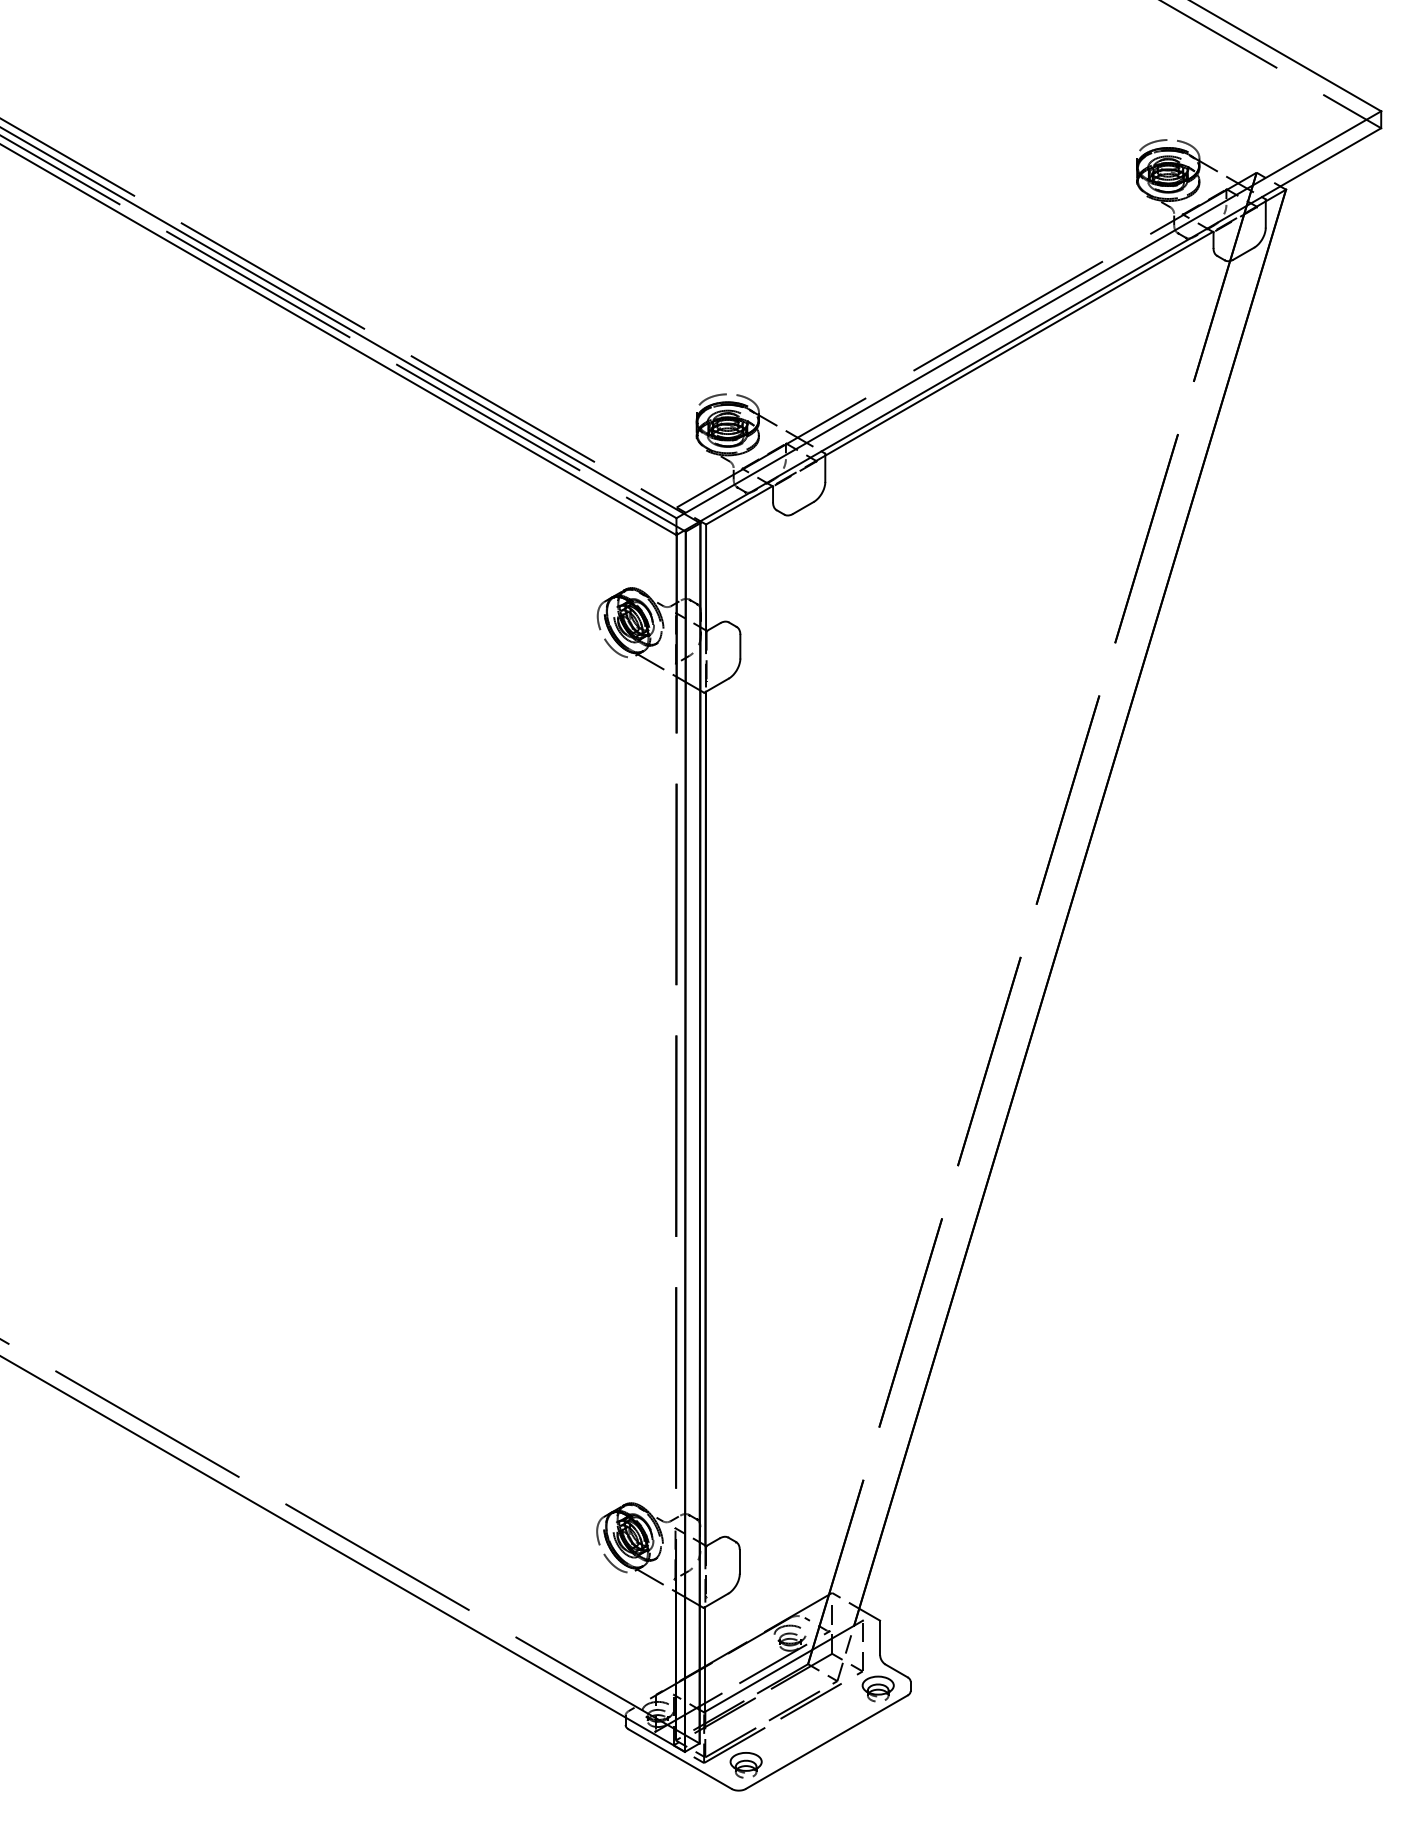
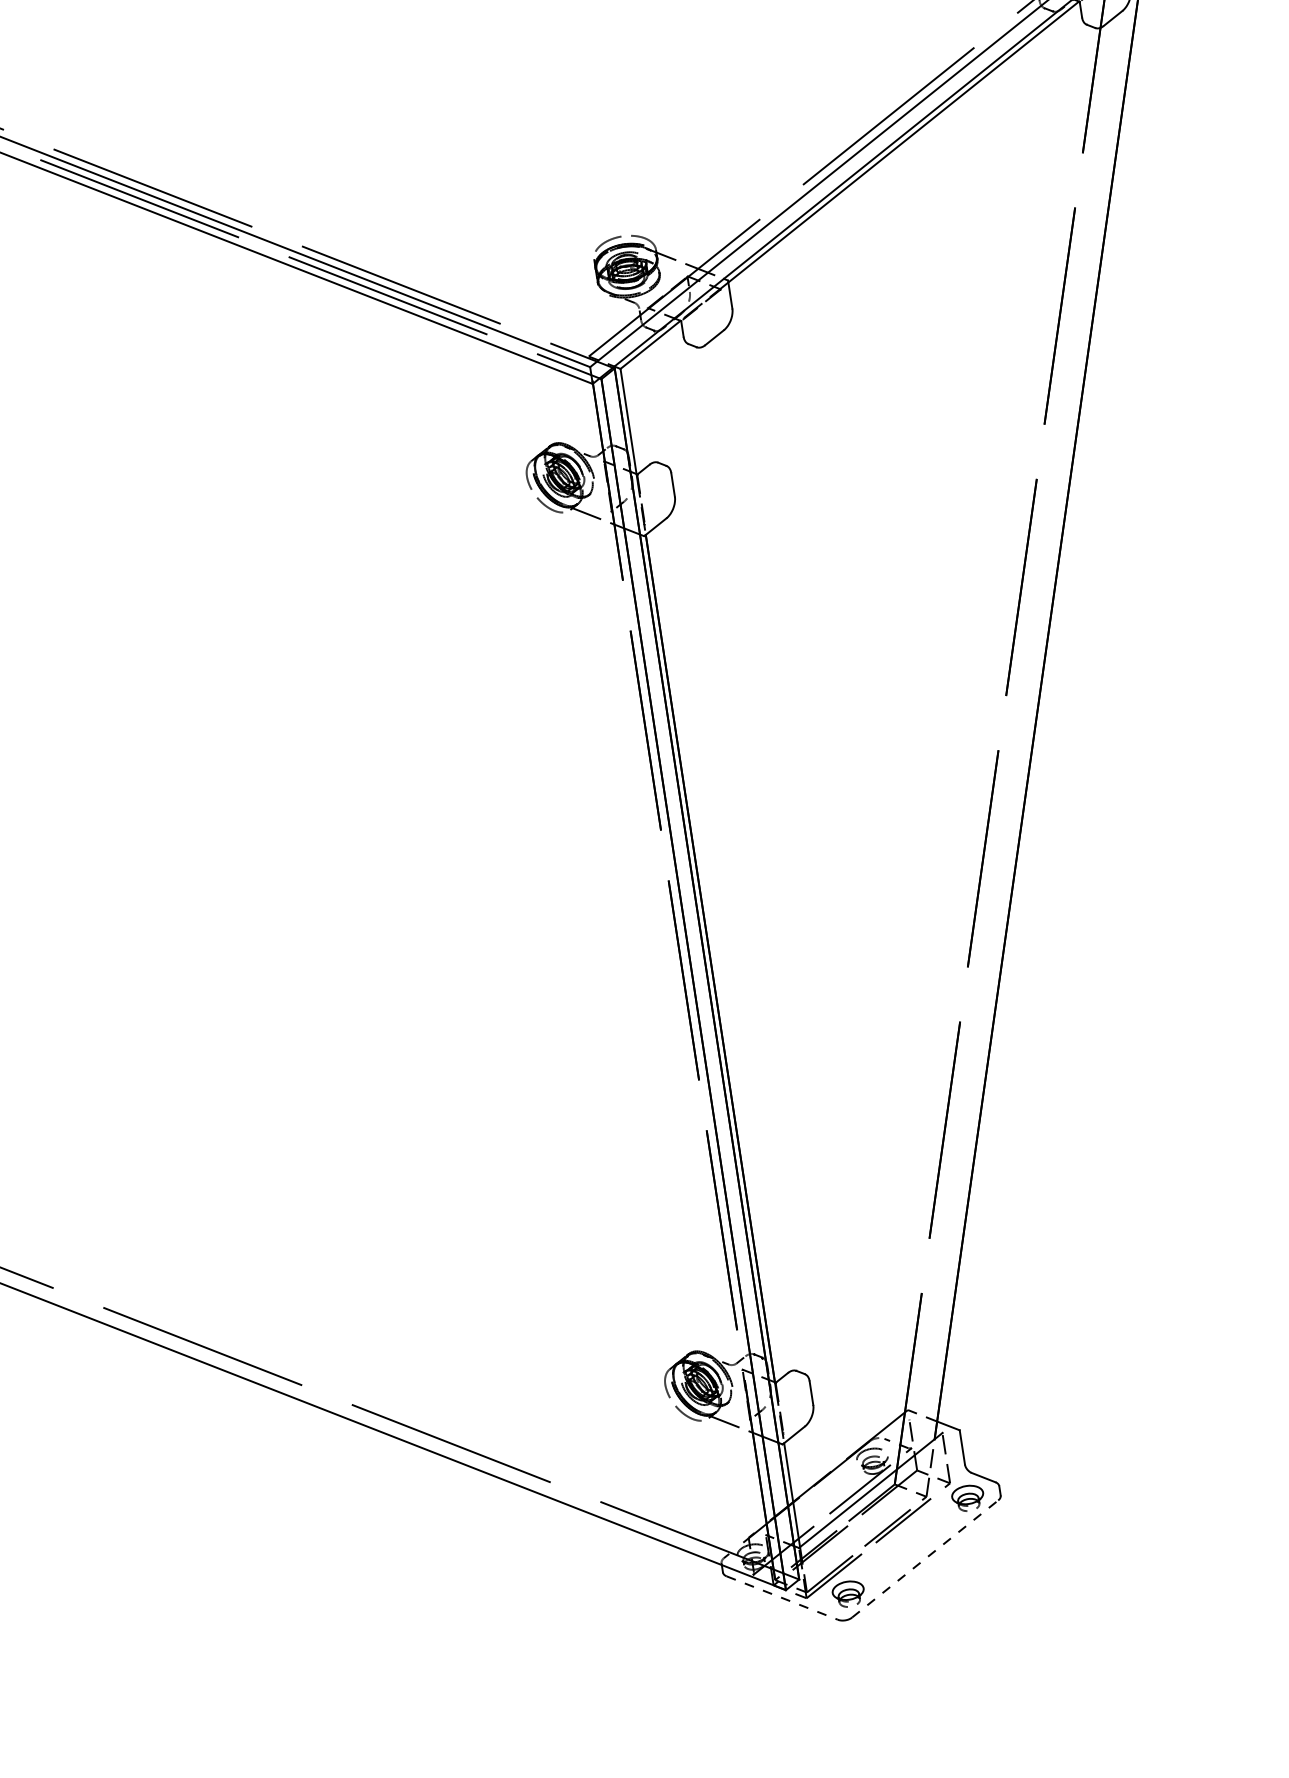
line: (827, 1741) -> (925, 1558), solid -> dashed
line: (680, 1759) -> (782, 1598), solid -> dashed

